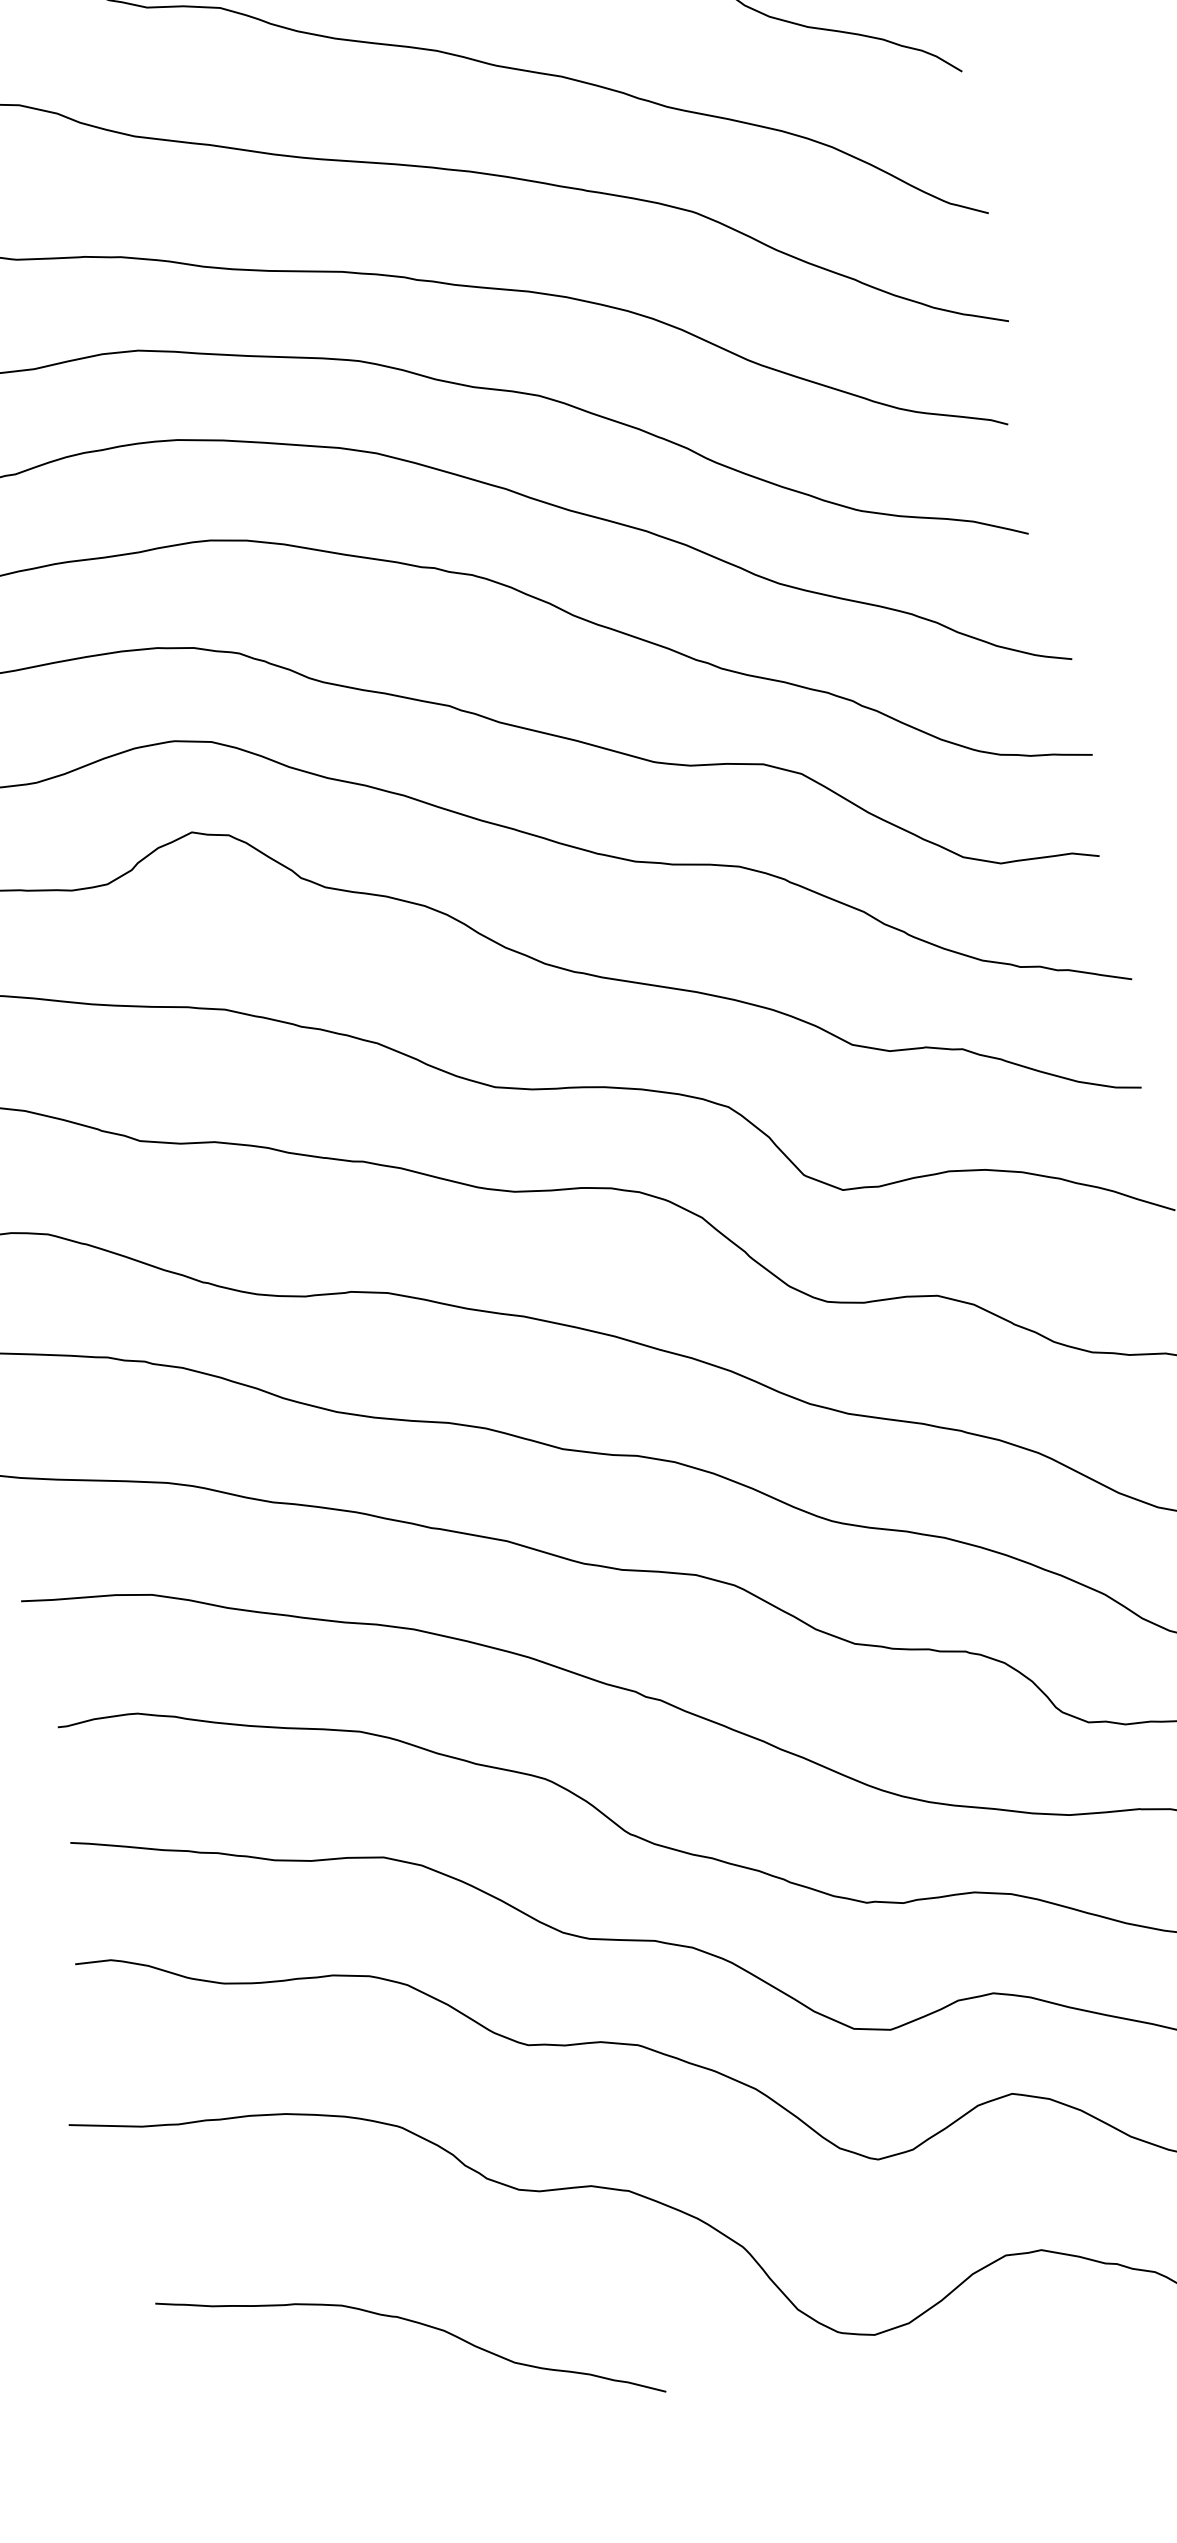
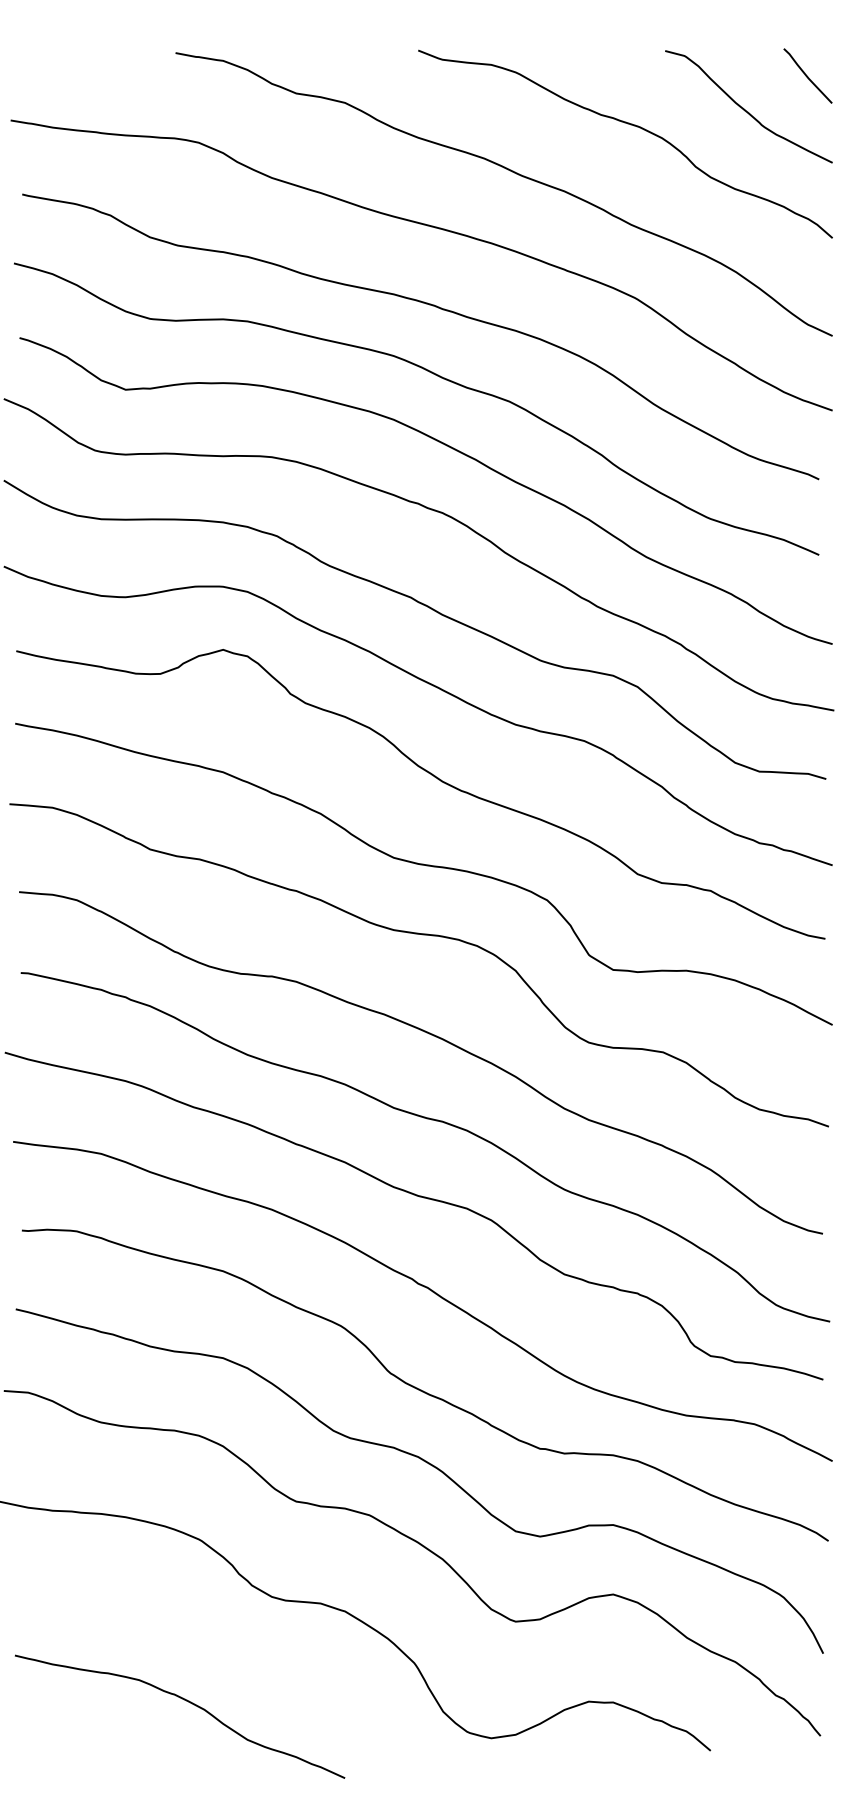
curve: (416, 2323) -> (186, 1701), moved

